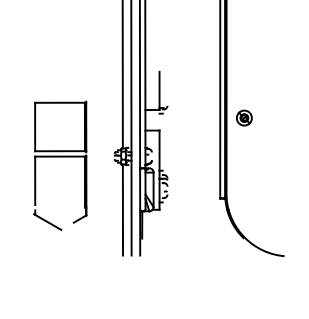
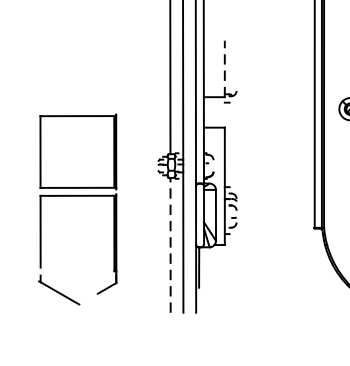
line: (159, 90) -> (224, 68), solid -> dashed
part: (60, 157) -> (78, 197), moved
line: (122, 210) -> (169, 246), solid -> dashed

